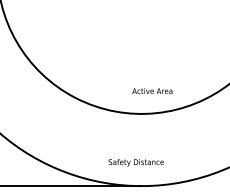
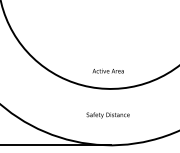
text: (152, 90) -> (108, 70), moved
text: (135, 162) -> (107, 115), moved

